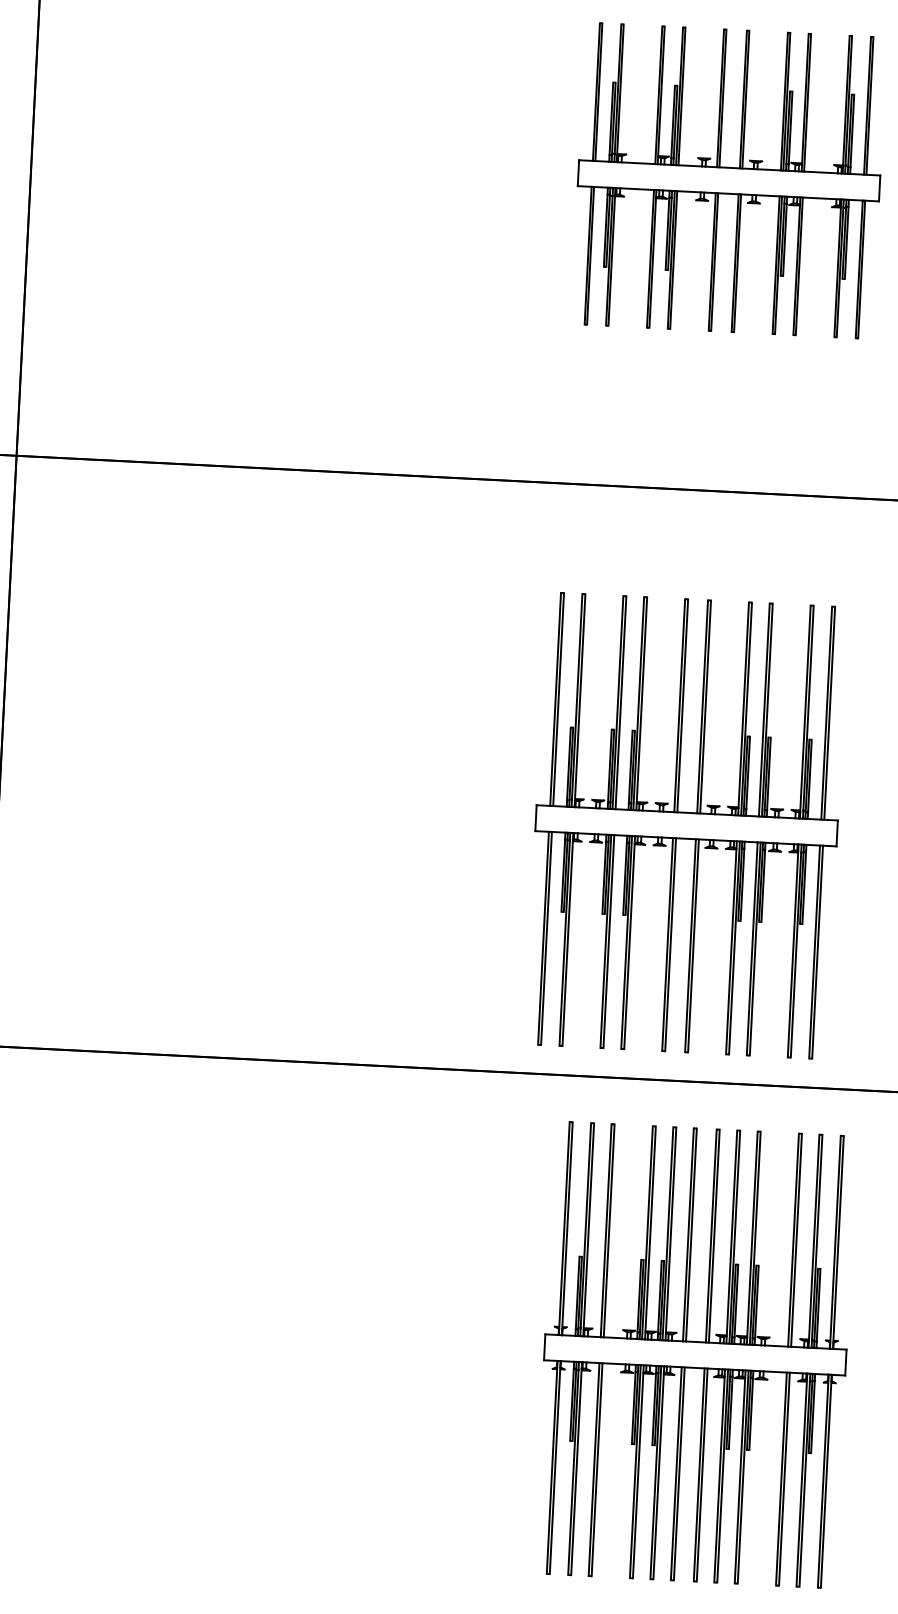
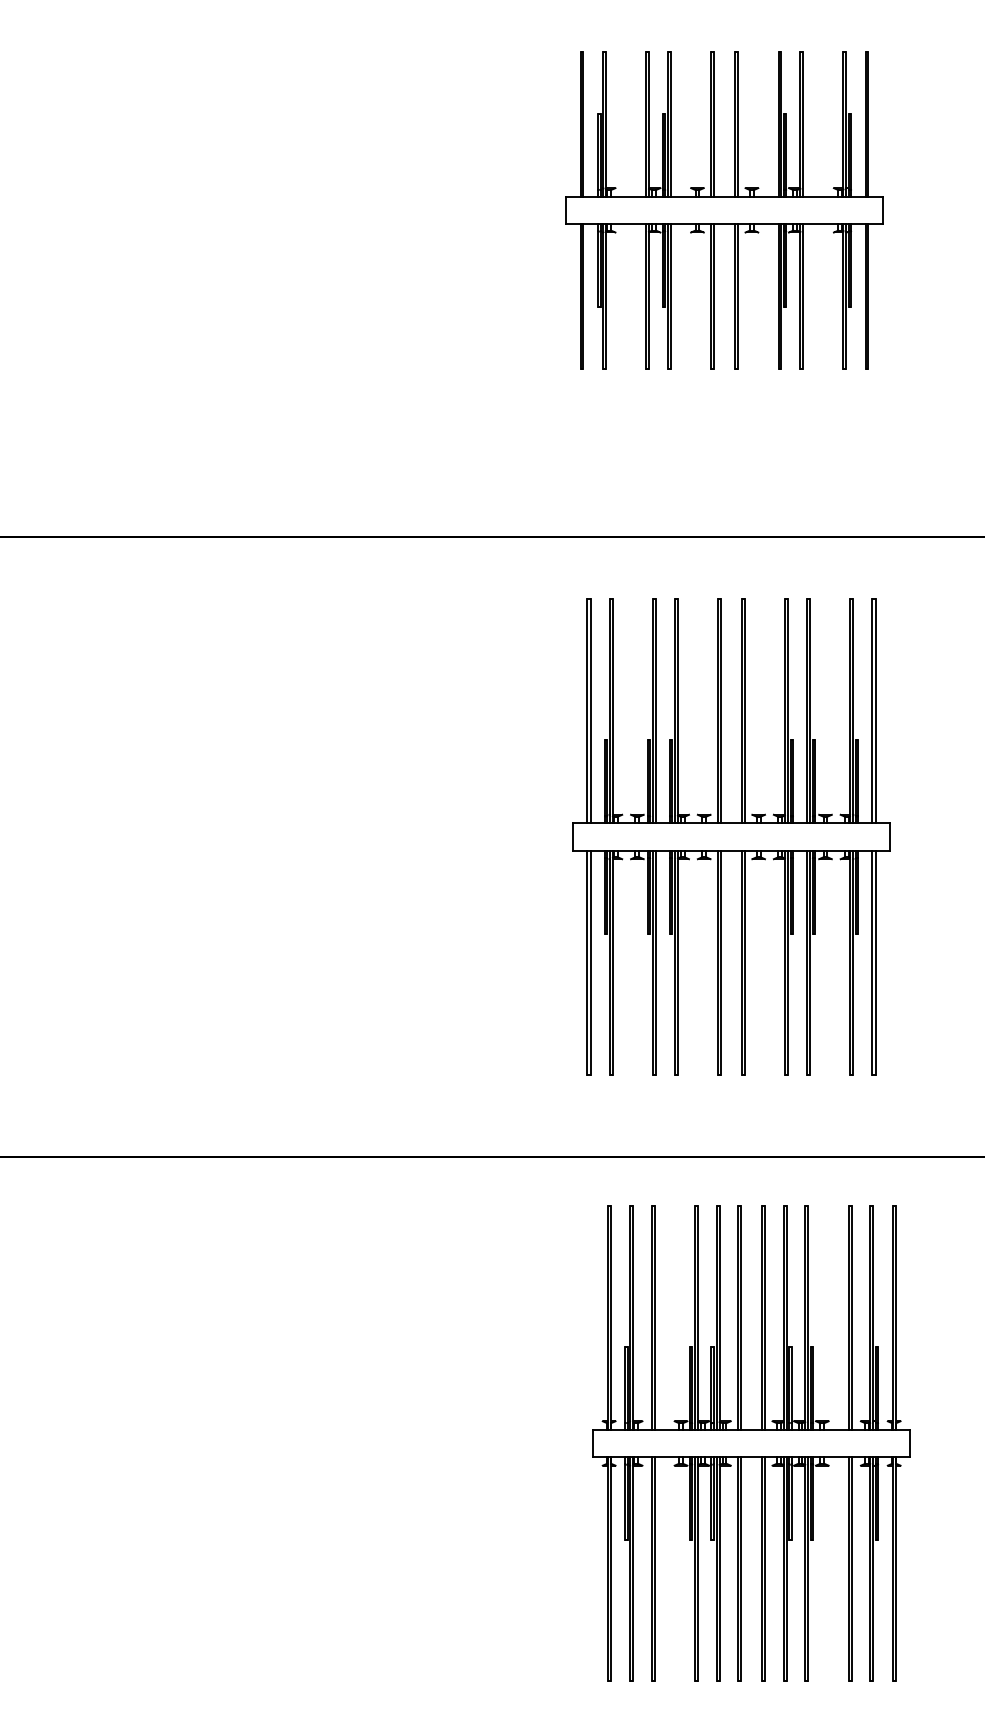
part: (686, 825) -> (731, 836), moved

